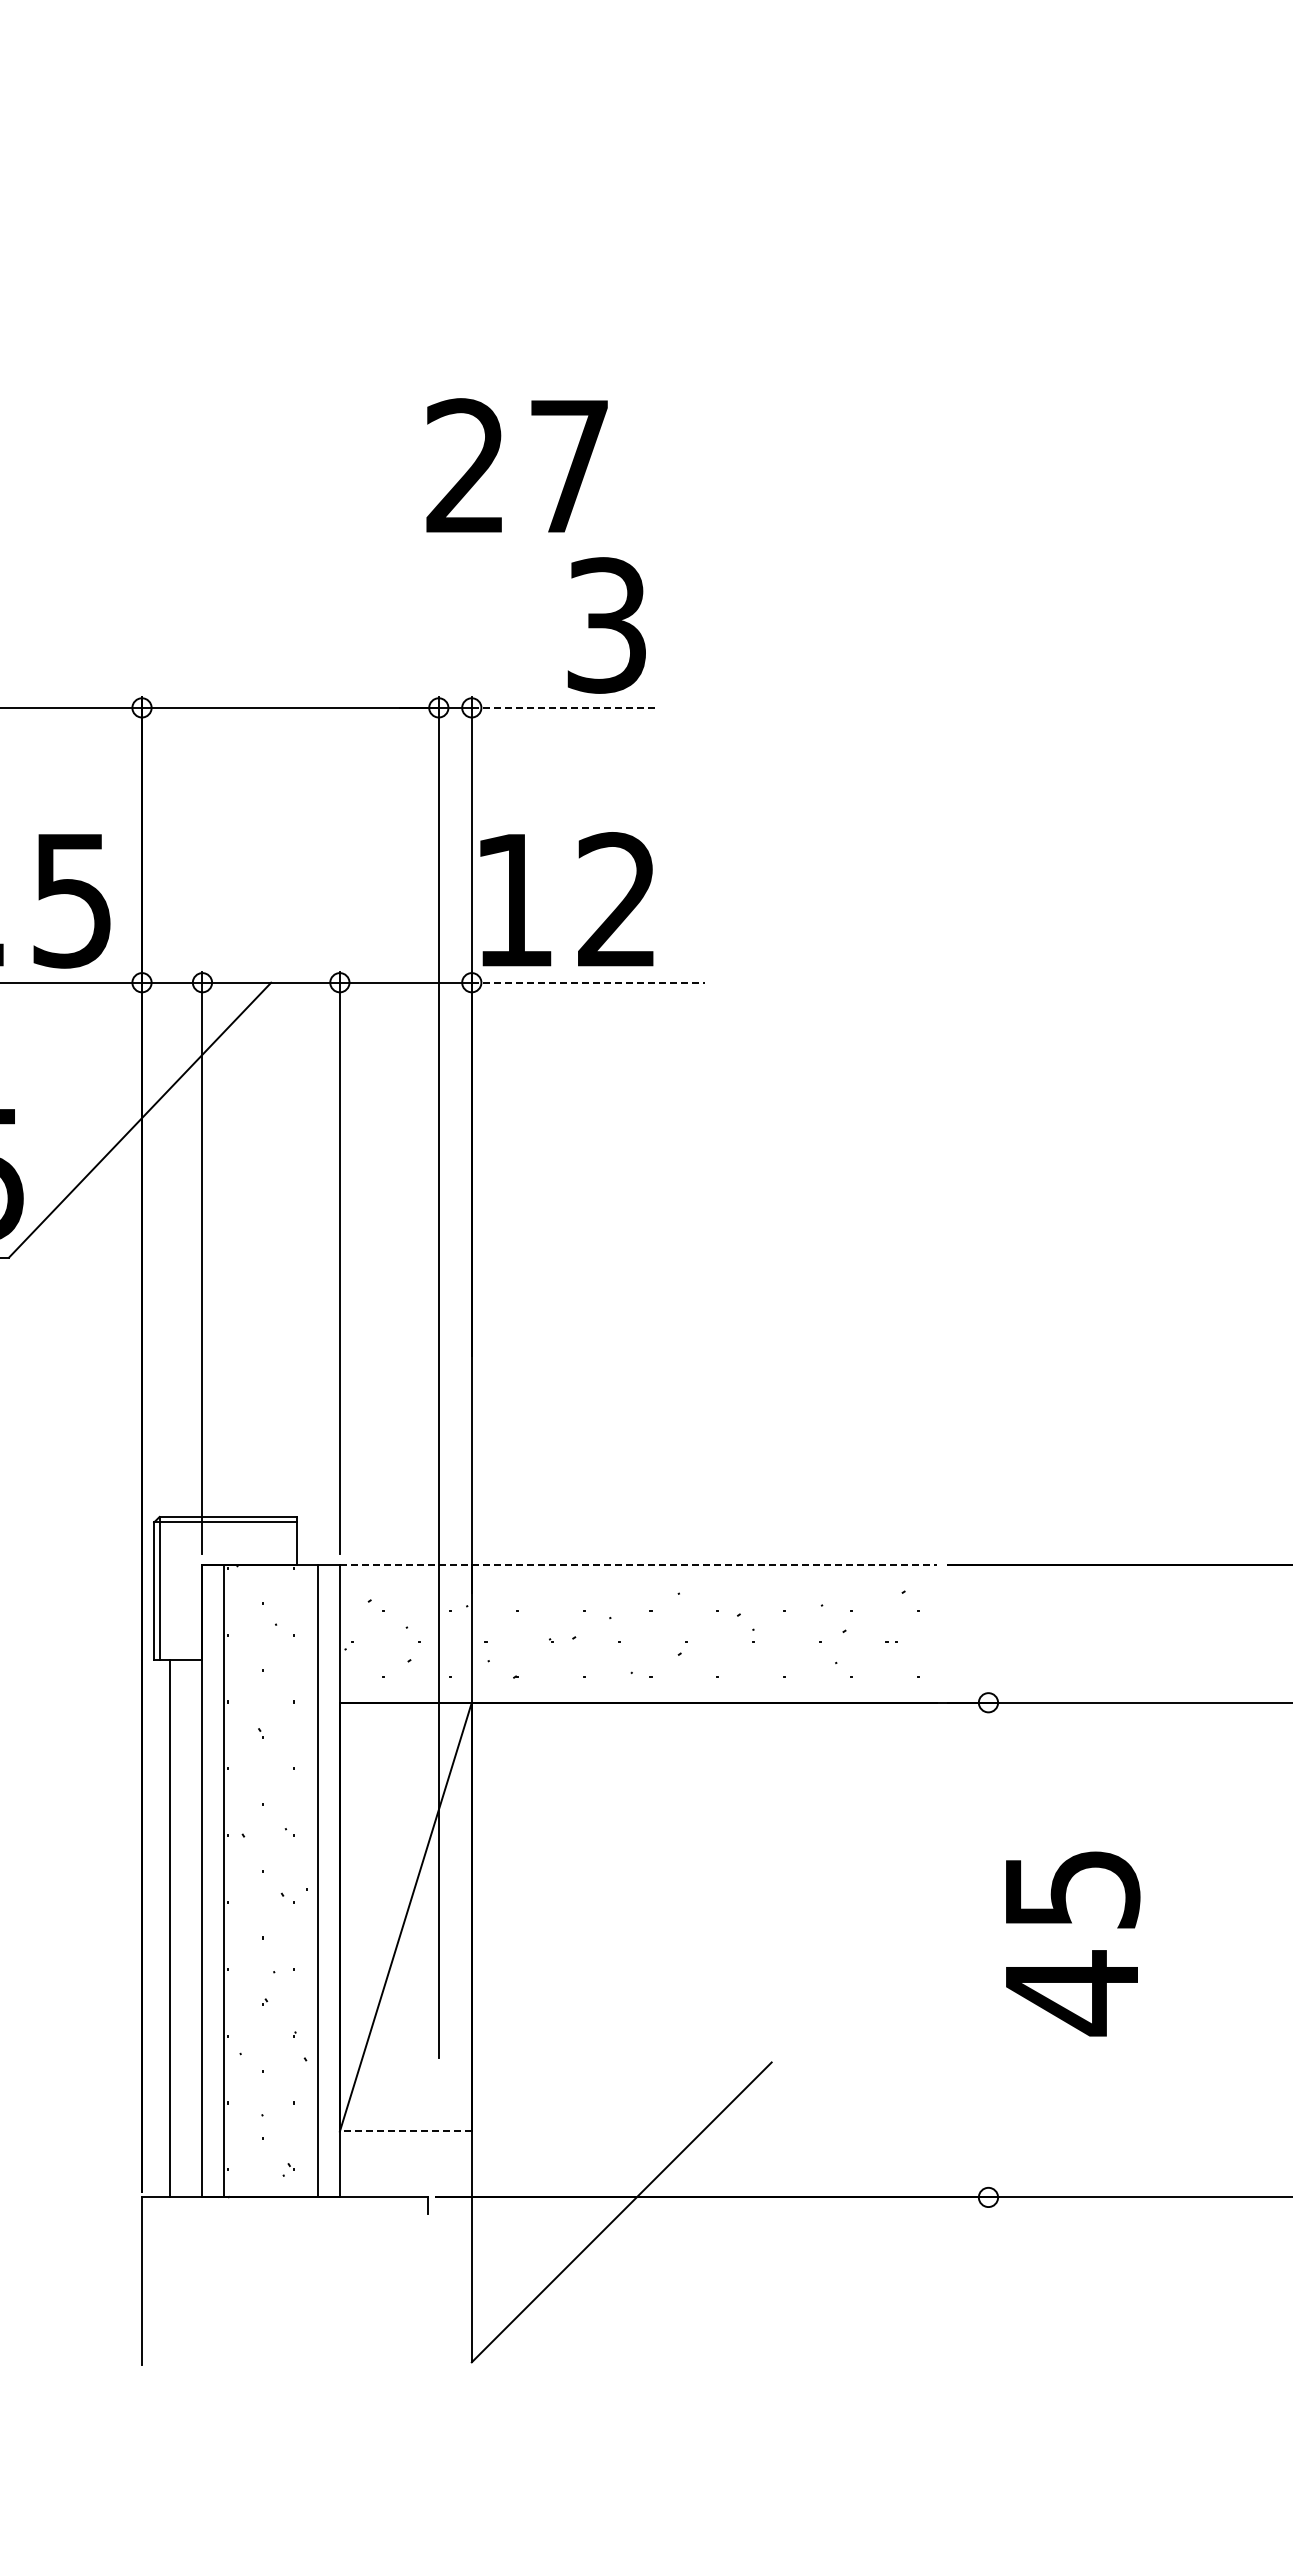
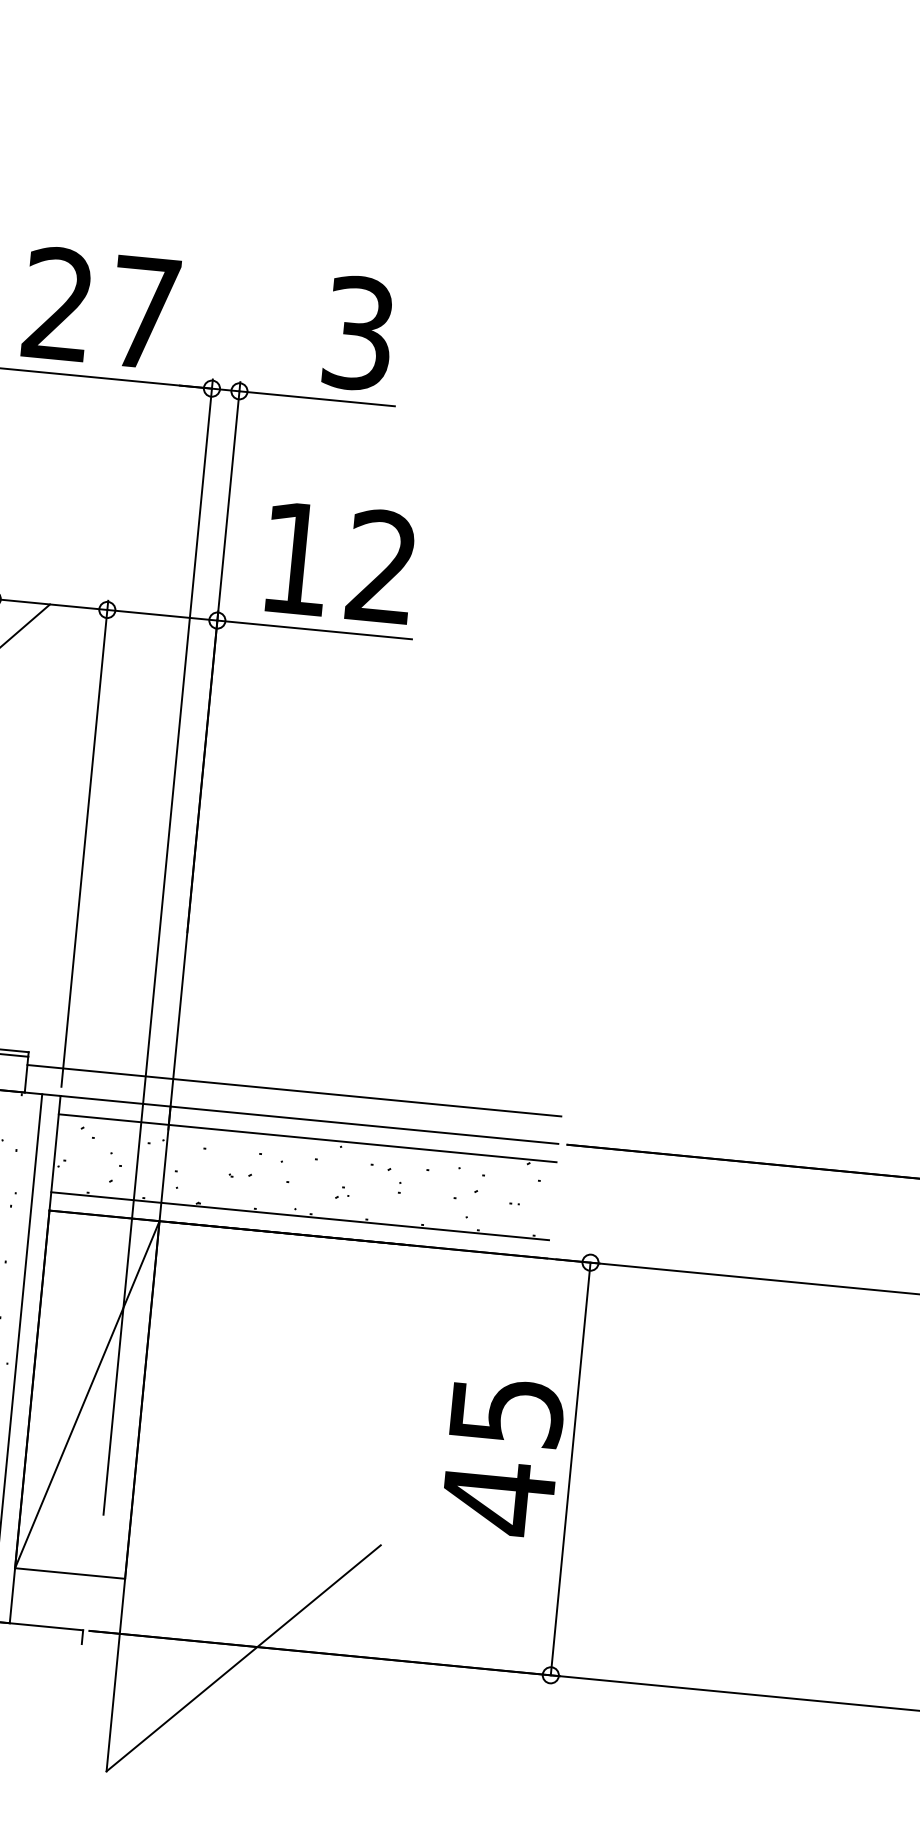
text: (516, 465) -> (100, 307), moved
line: (565, 707) -> (317, 398), dashed -> solid
text: (566, 899) -> (339, 562), moved
line: (588, 982) -> (314, 629), dashed -> solid
line: (617, 1532) -> (294, 1090), added
line: (638, 1565) -> (309, 1120), dashed -> solid
line: (637, 1587) -> (307, 1138), added
line: (637, 1680) -> (299, 1215), added
text: (1073, 1943) -> (503, 1456), moved
line: (988, 1949) -> (570, 1468), added
line: (405, 2131) -> (69, 1573), dashed -> solid

